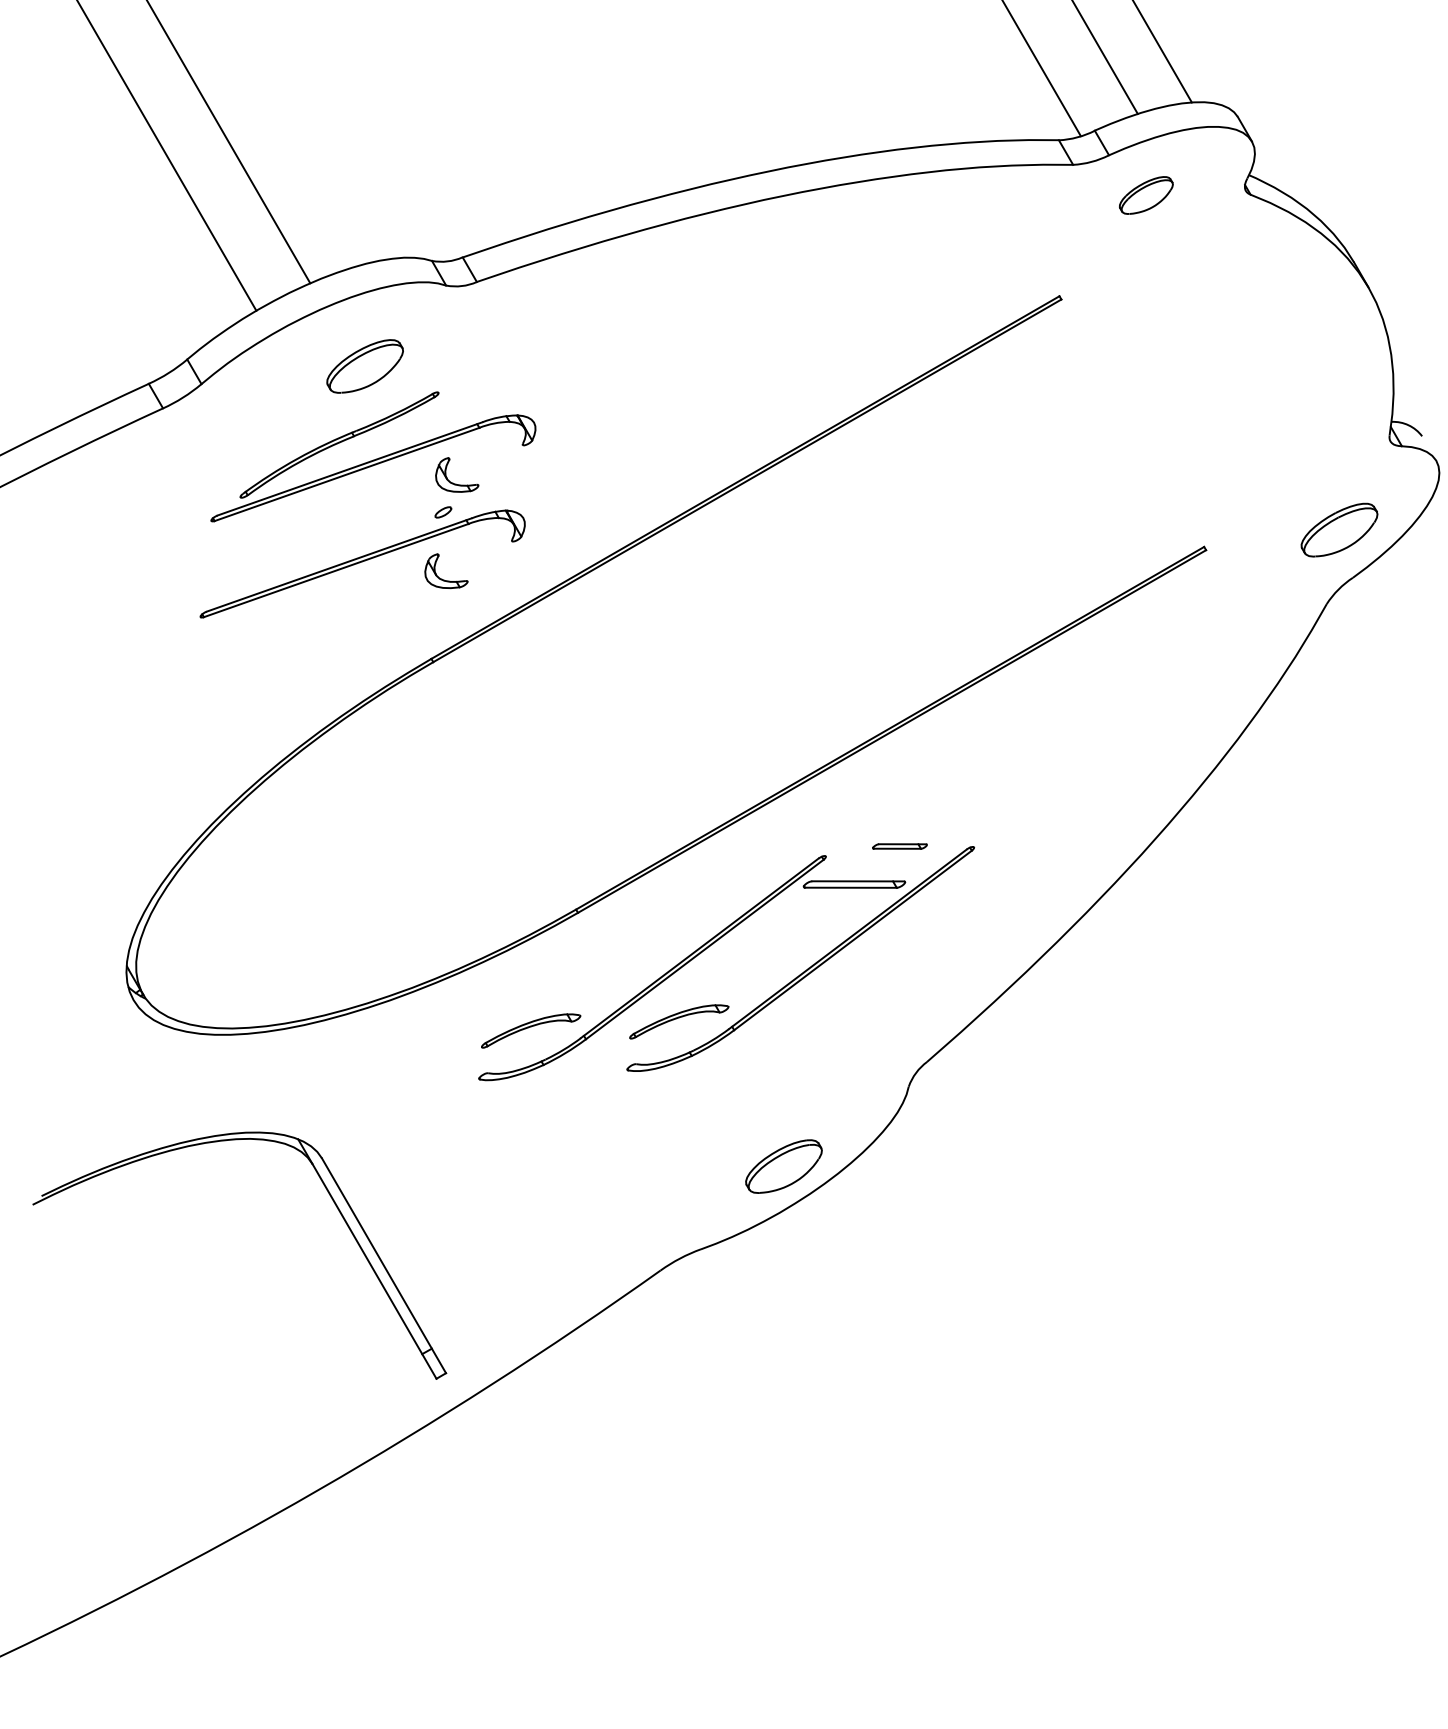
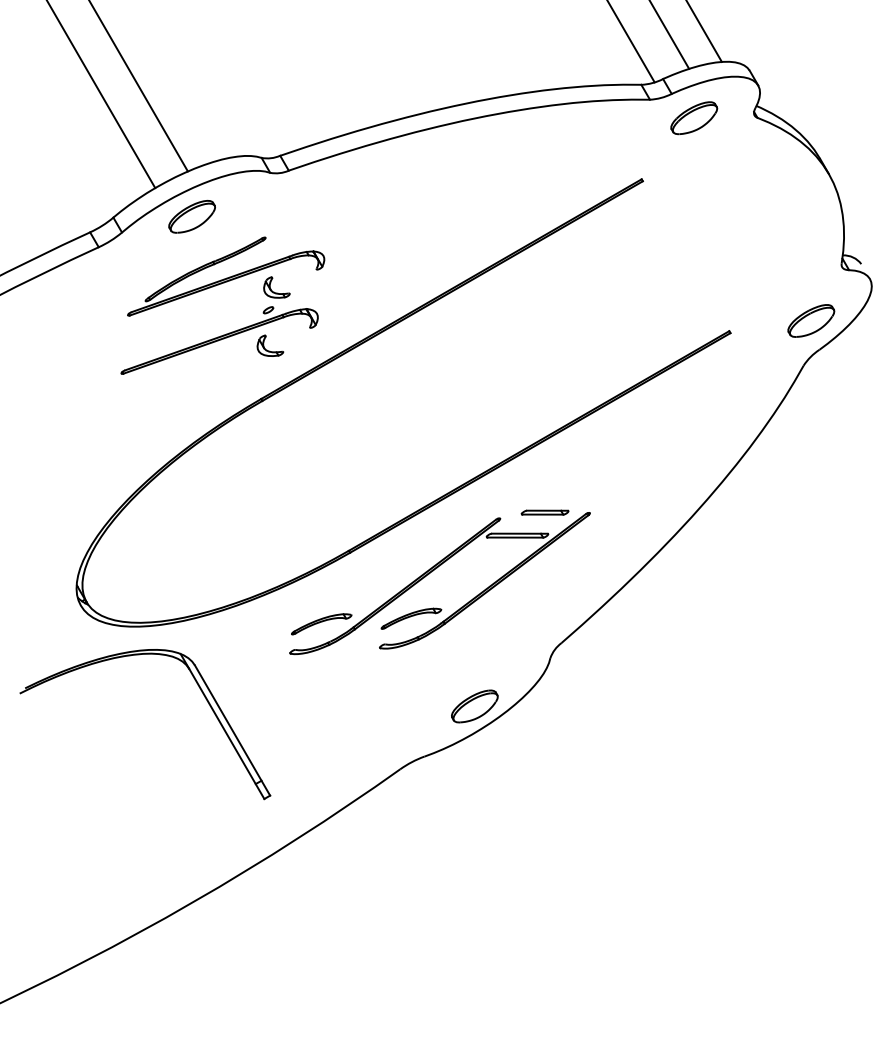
part: (1146, 195) -> (694, 118), size x1.43
part: (364, 365) -> (191, 216), moved
part: (899, 846) -> (544, 512), size x1.43
part: (332, 1202) -> (201, 692), moved

